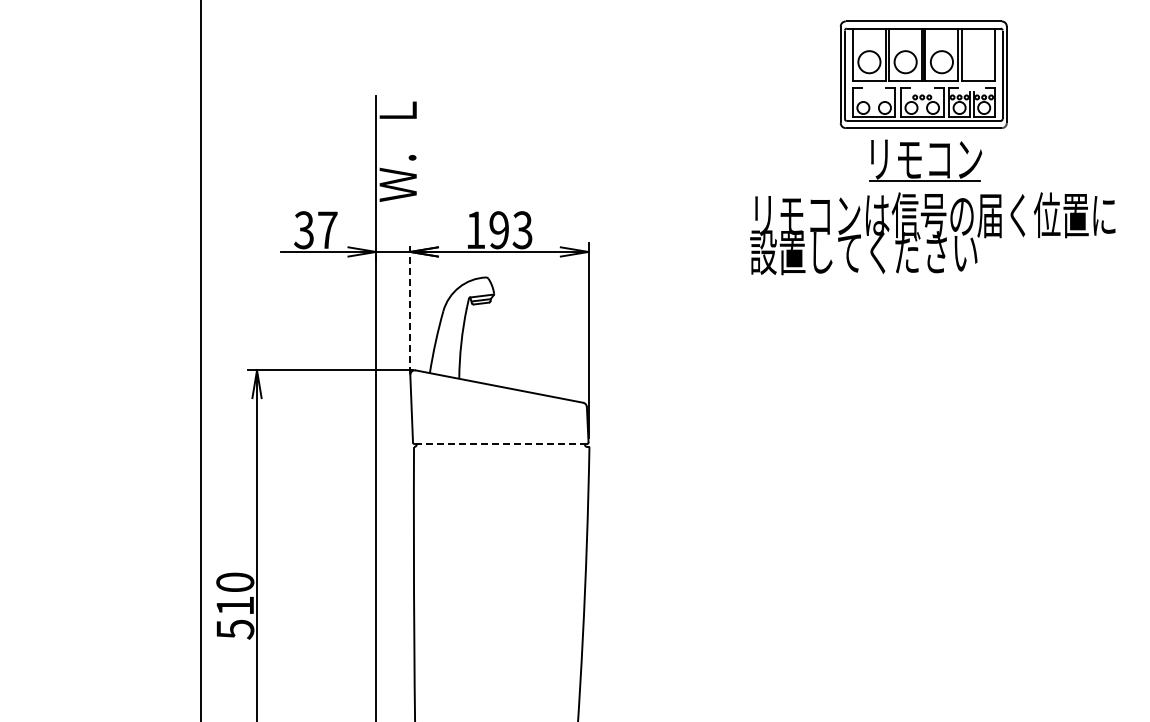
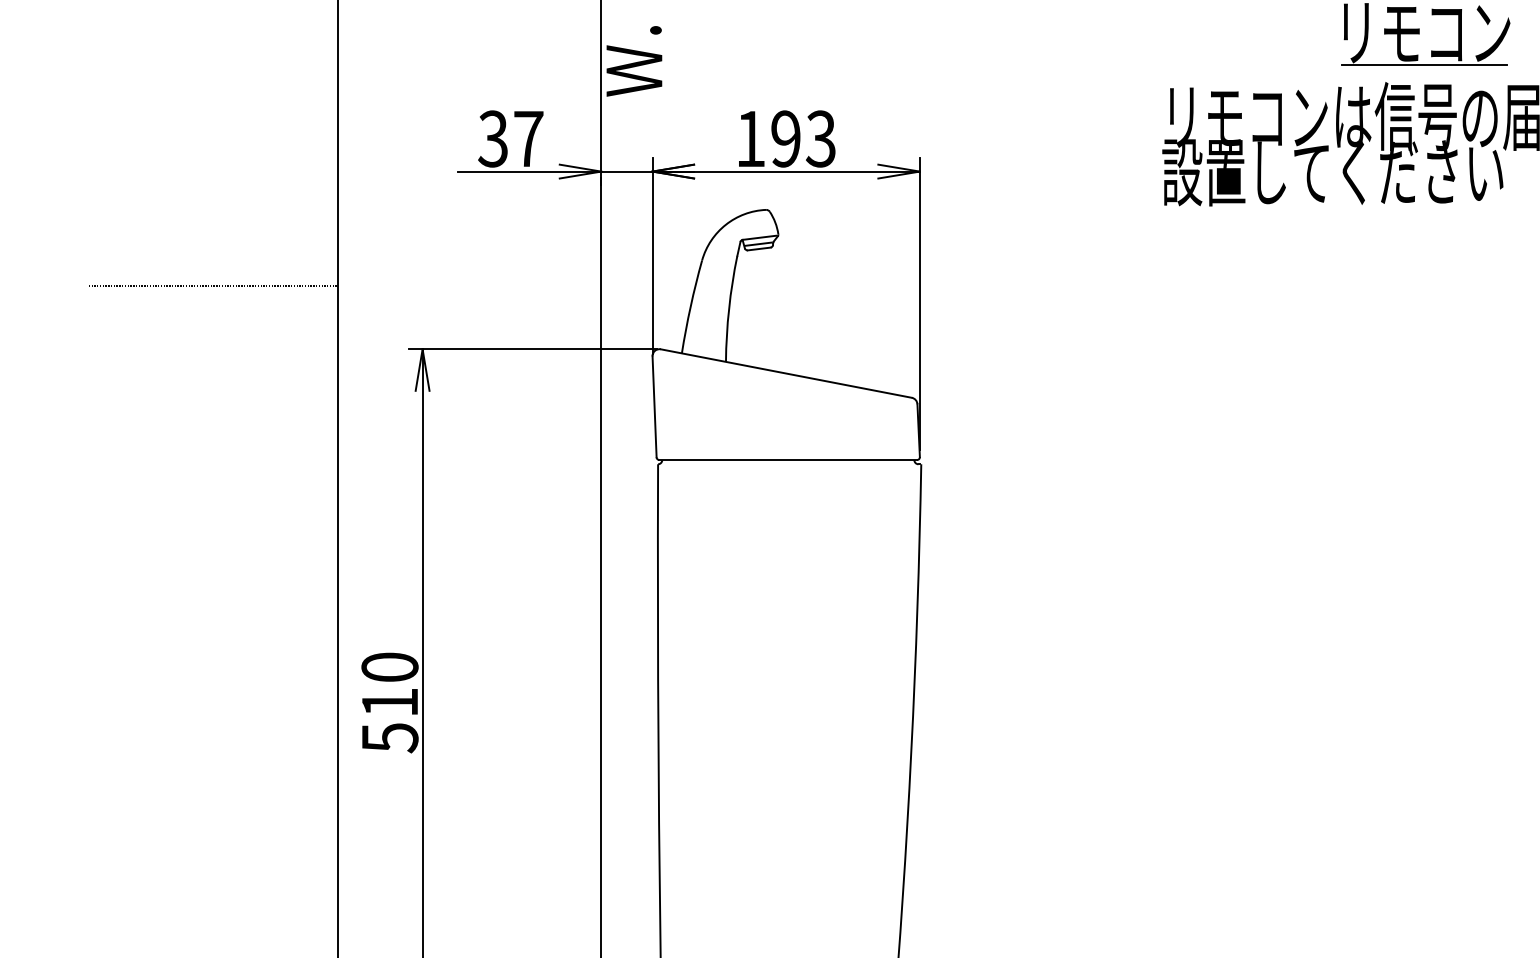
line: (410, 308) -> (652, 256), dashed -> solid
line: (117, 327) -> (213, 284), added
line: (500, 444) -> (787, 460), dashed -> solid

